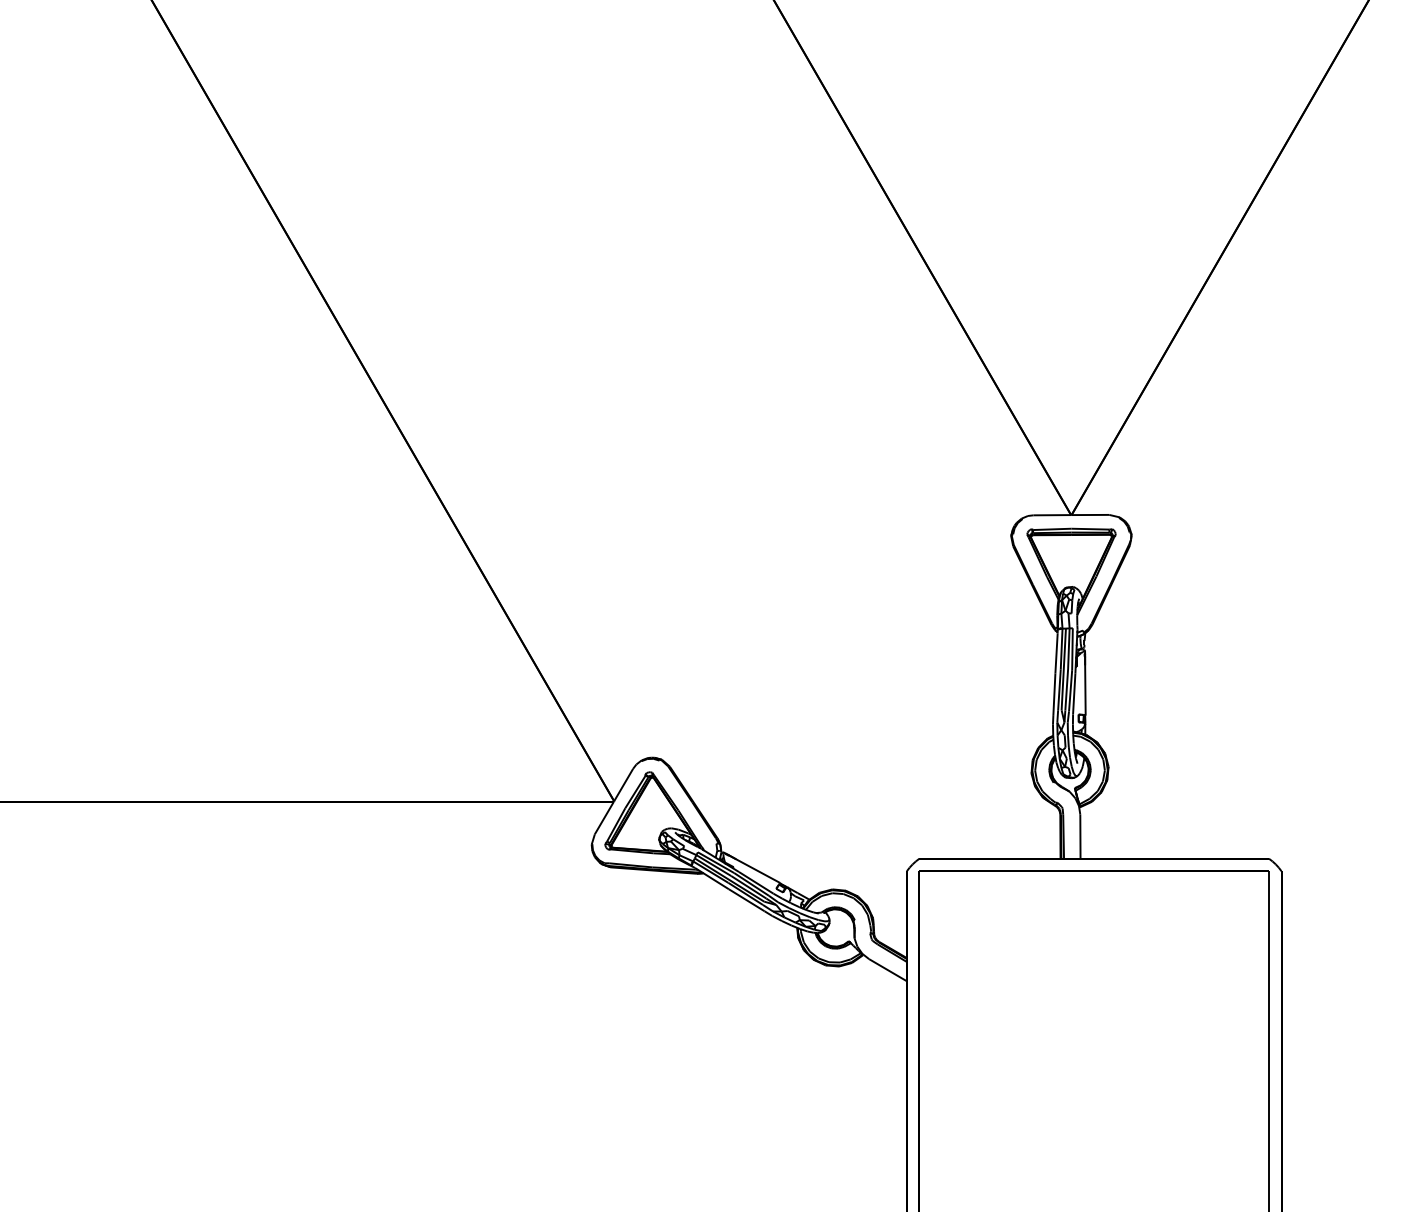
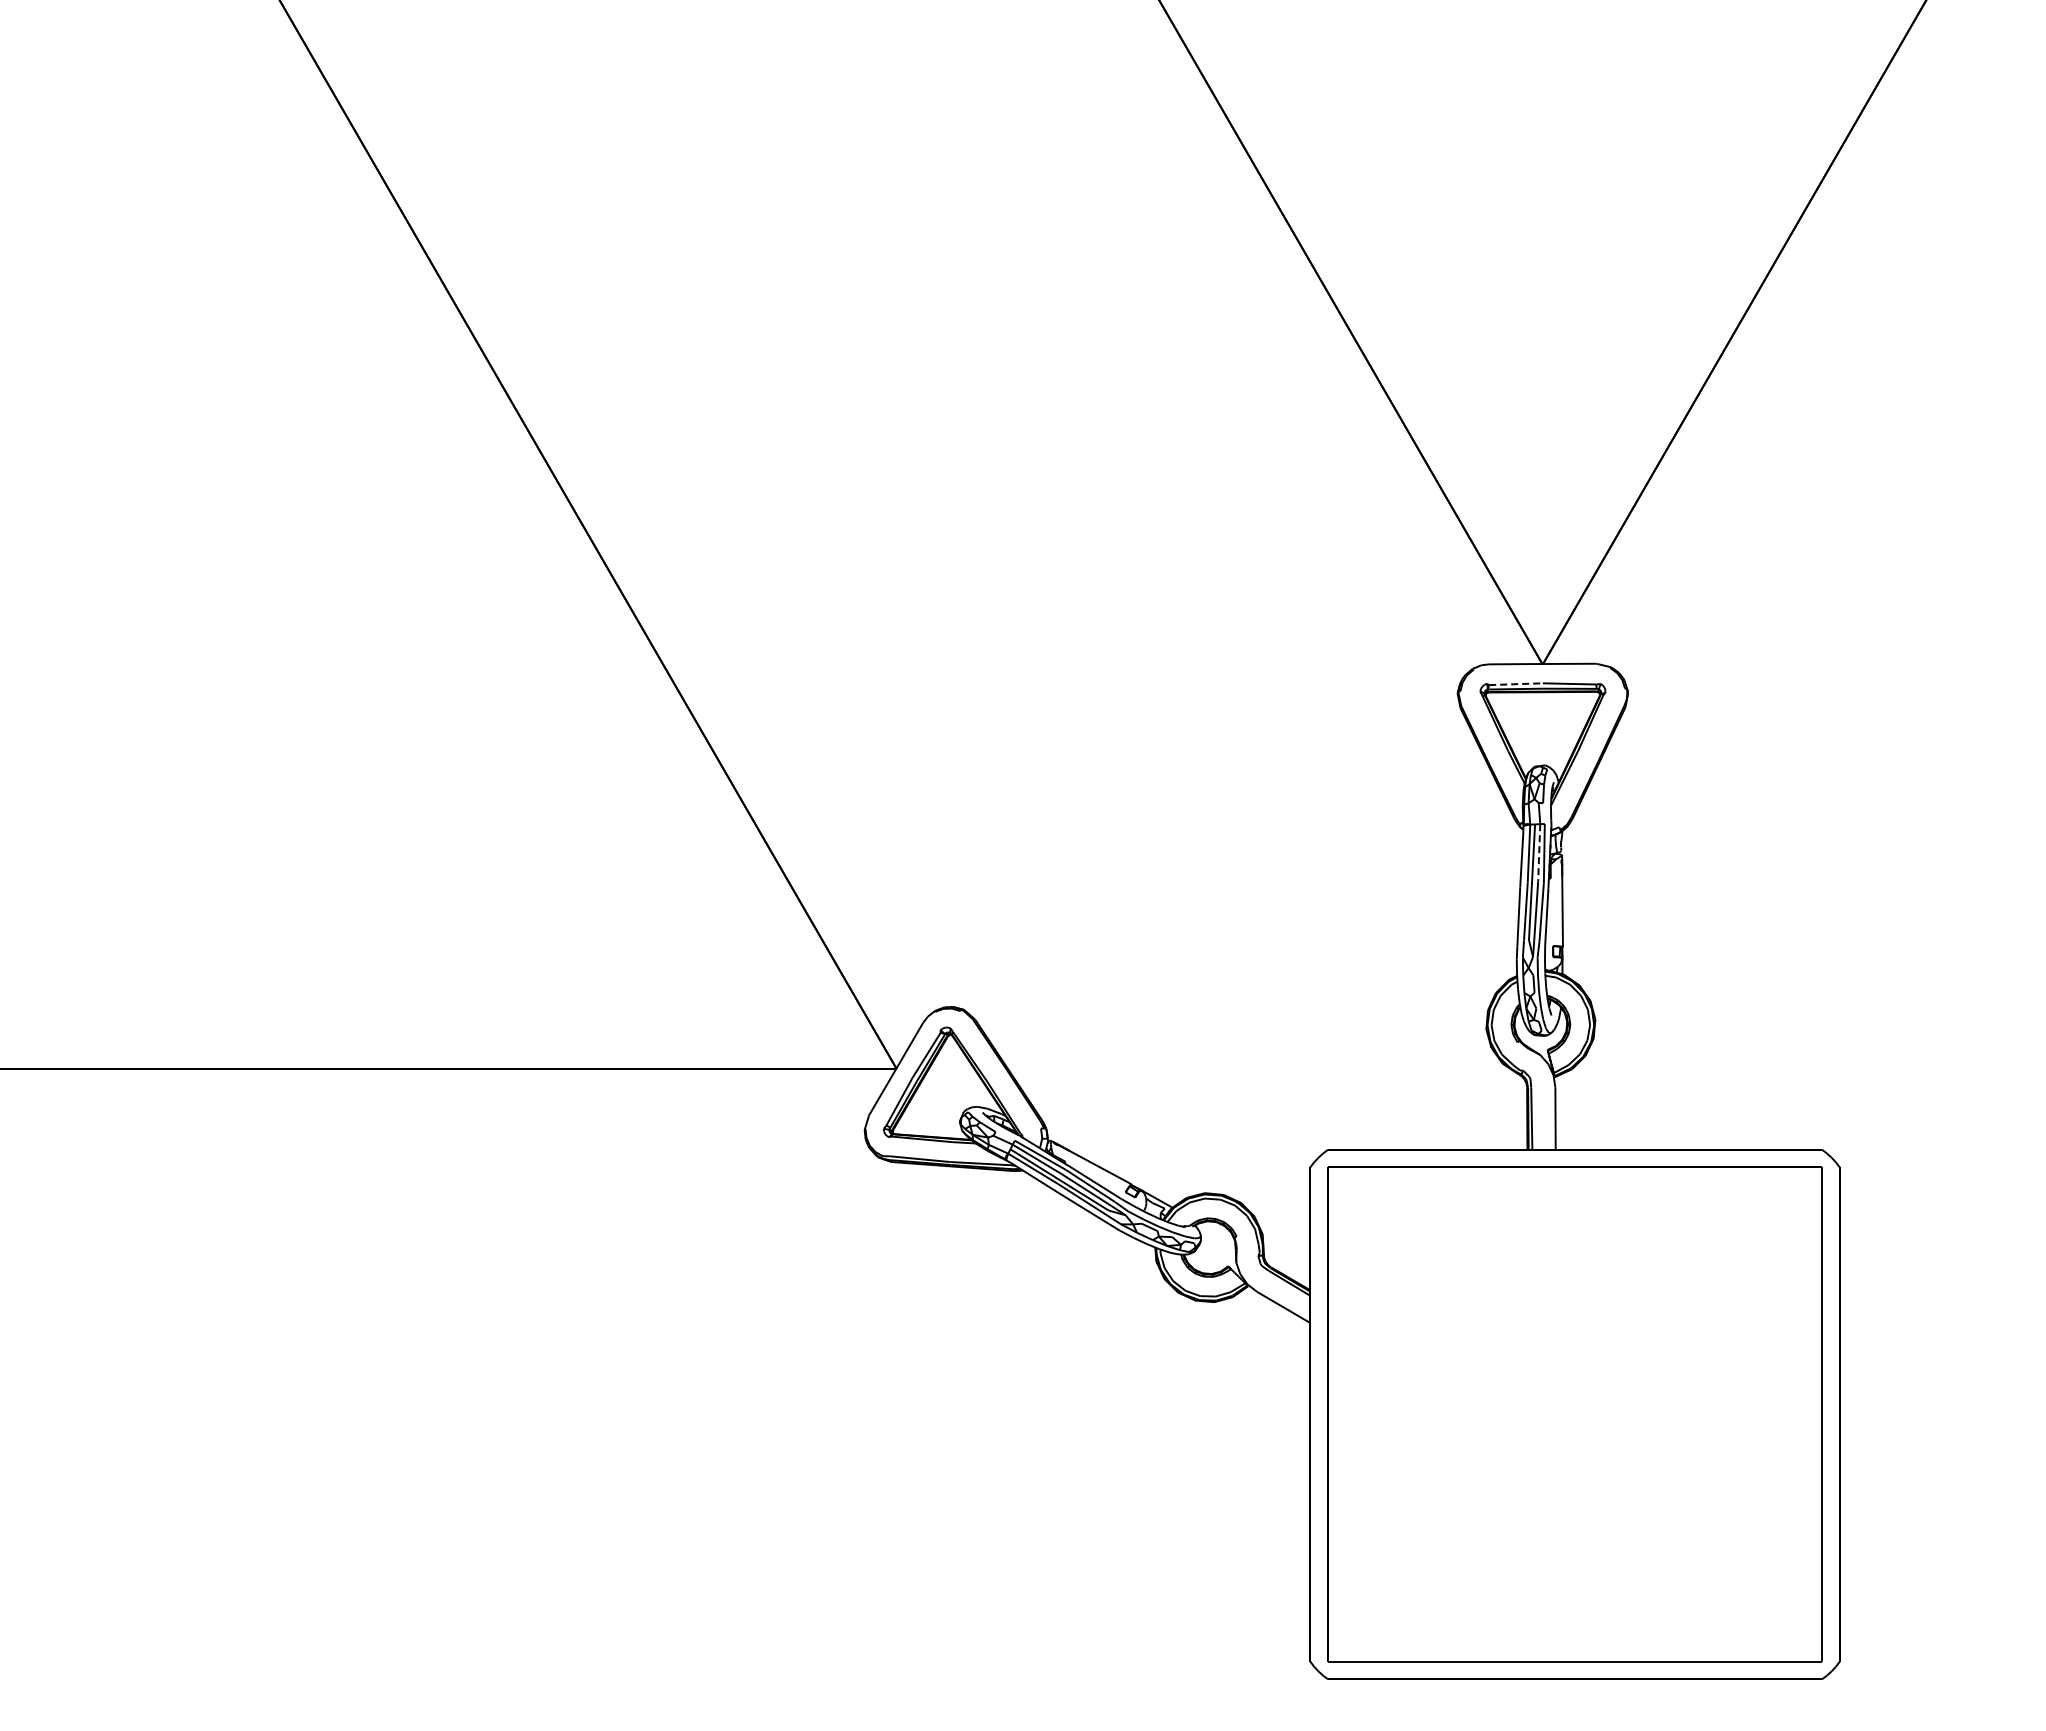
line: (1052, 529) -> (1516, 684), solid -> dashed
line: (1069, 648) -> (1539, 852), solid -> dashed

